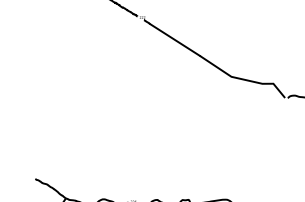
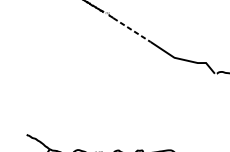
line: (175, 40) -> (132, 30), solid -> dashed

